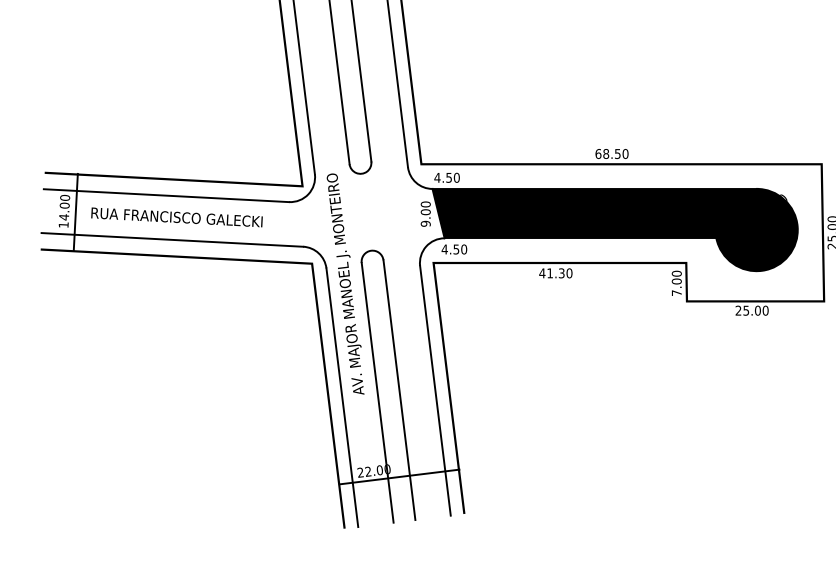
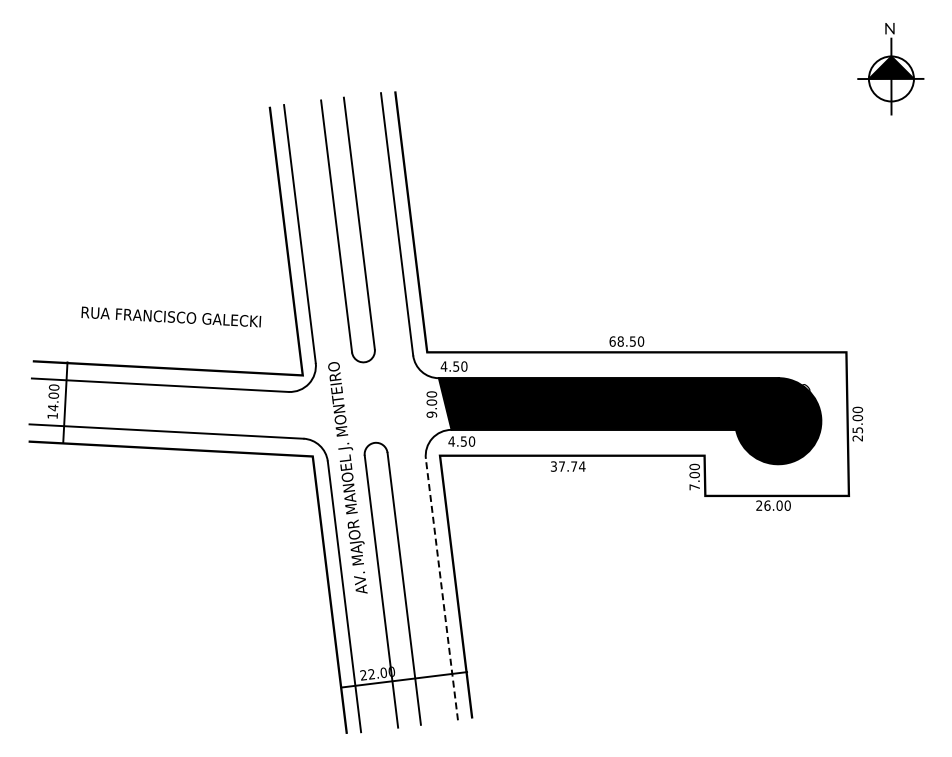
text: (177, 216) -> (171, 316), moved
text: (555, 273) -> (567, 466), 41.30 -> 37.74
text: (746, 310) -> (767, 505), 25.00 -> 26.00
line: (435, 390) -> (441, 589), solid -> dashed

